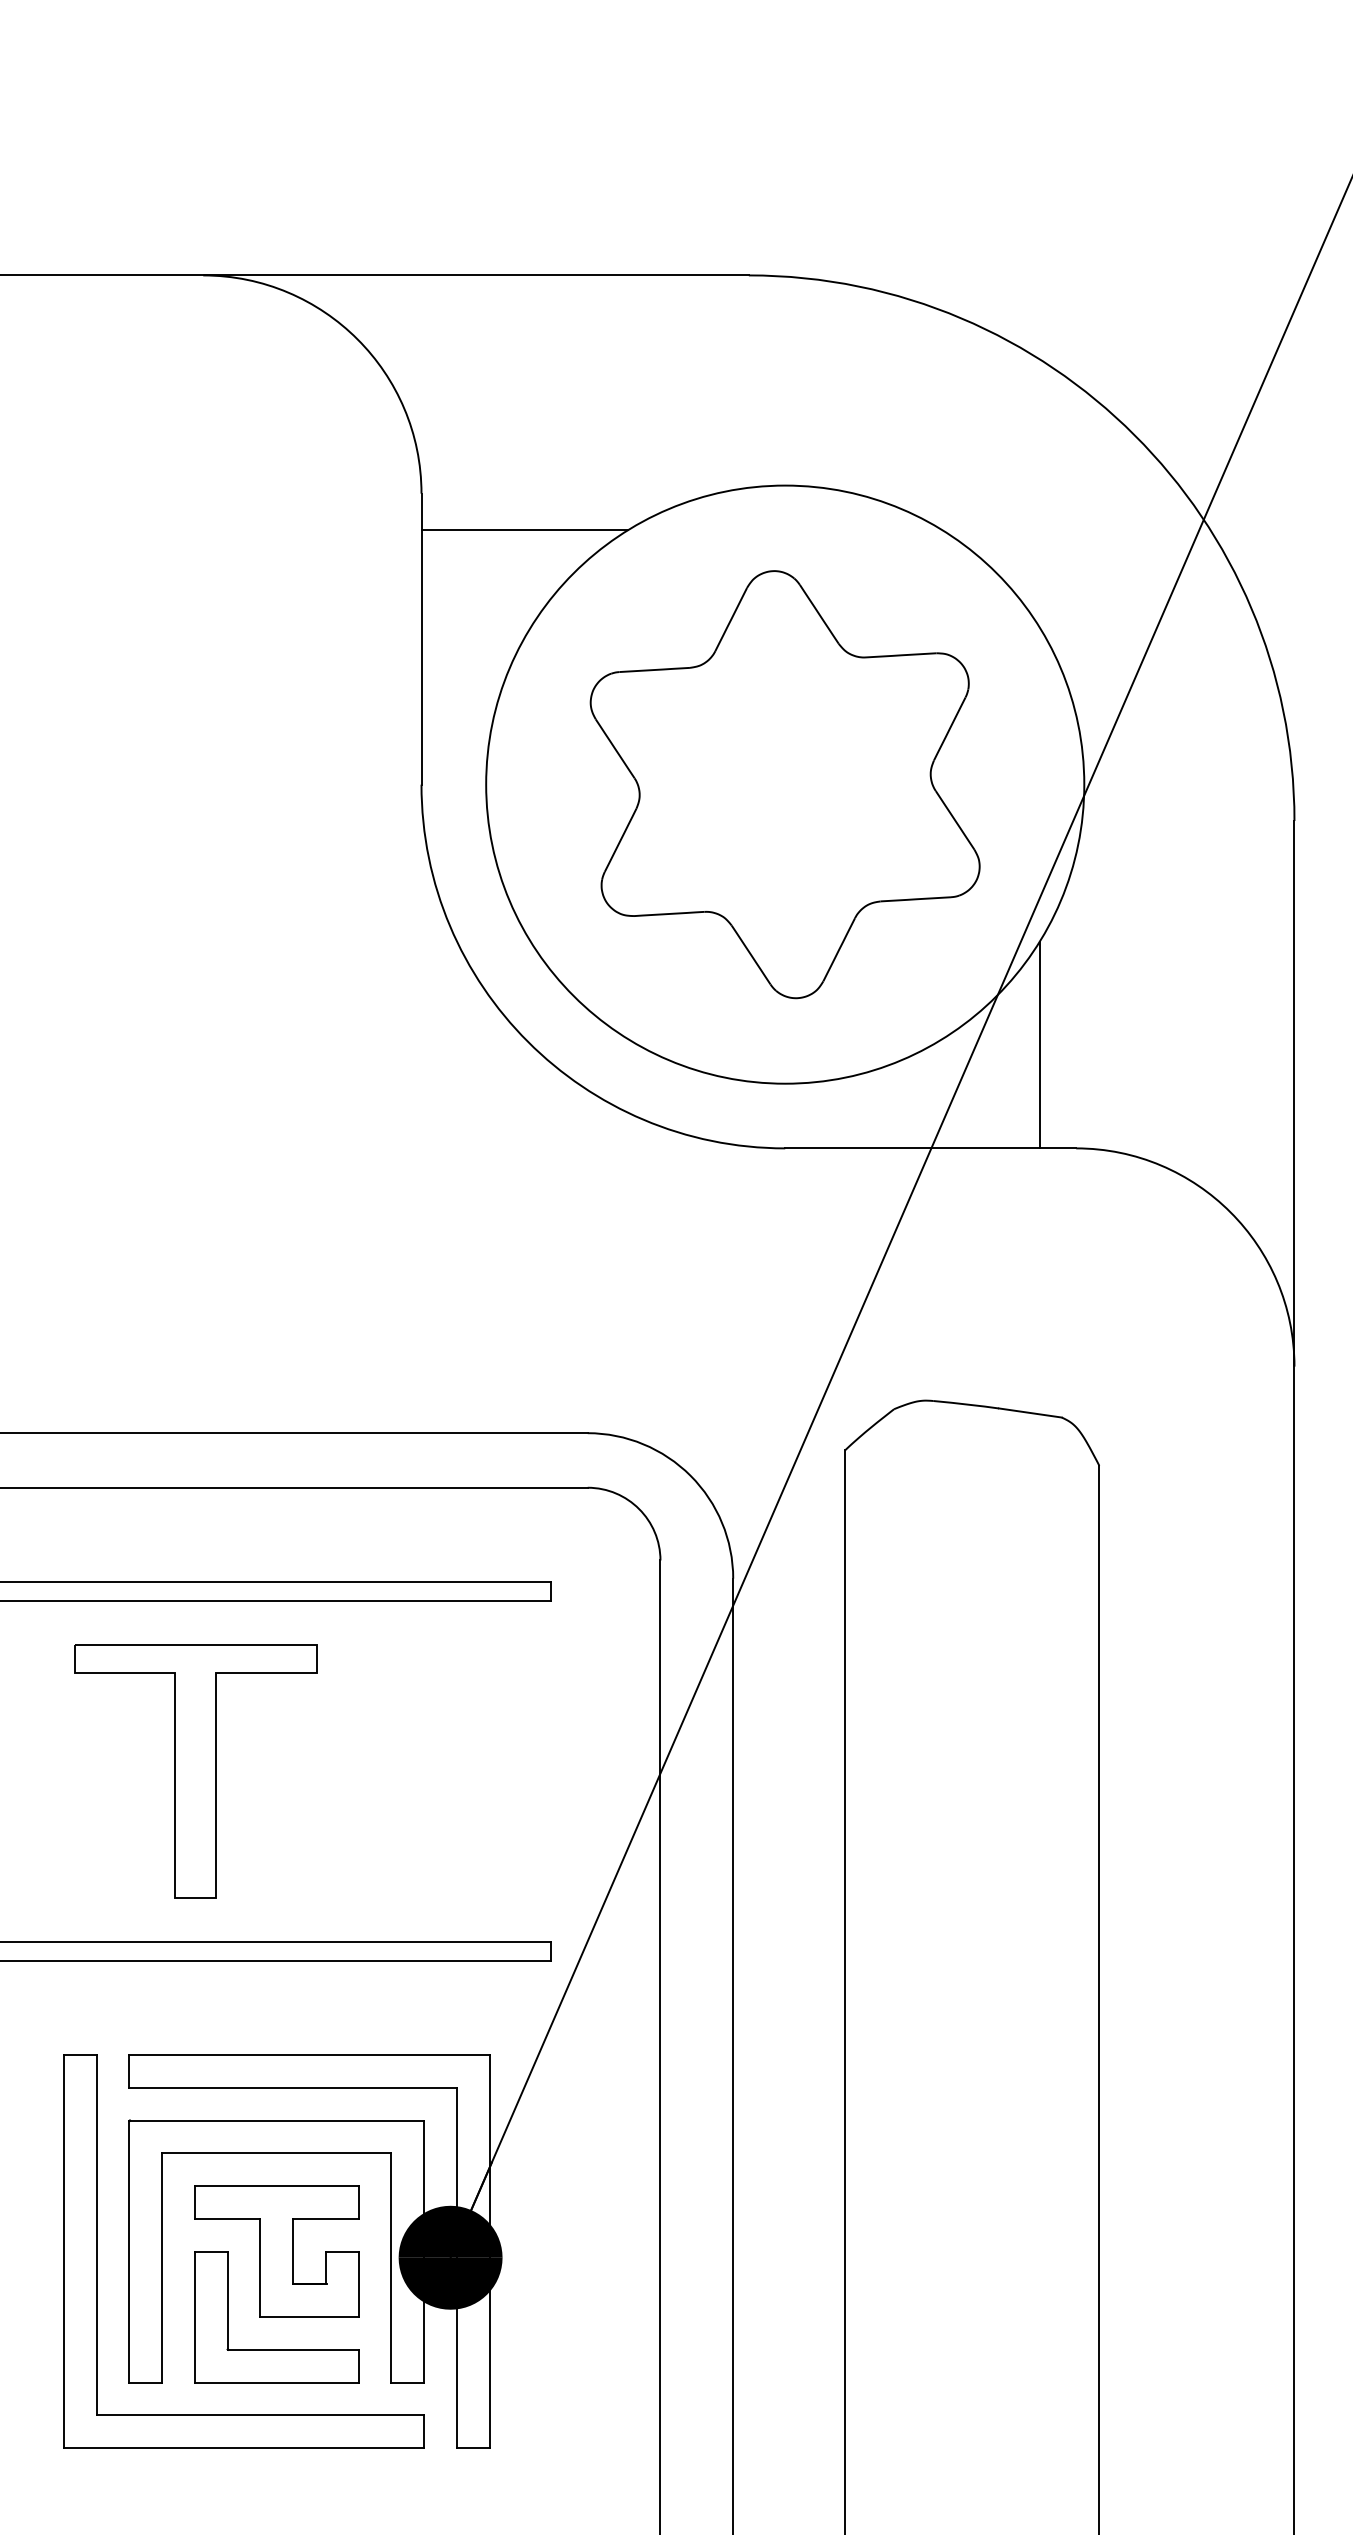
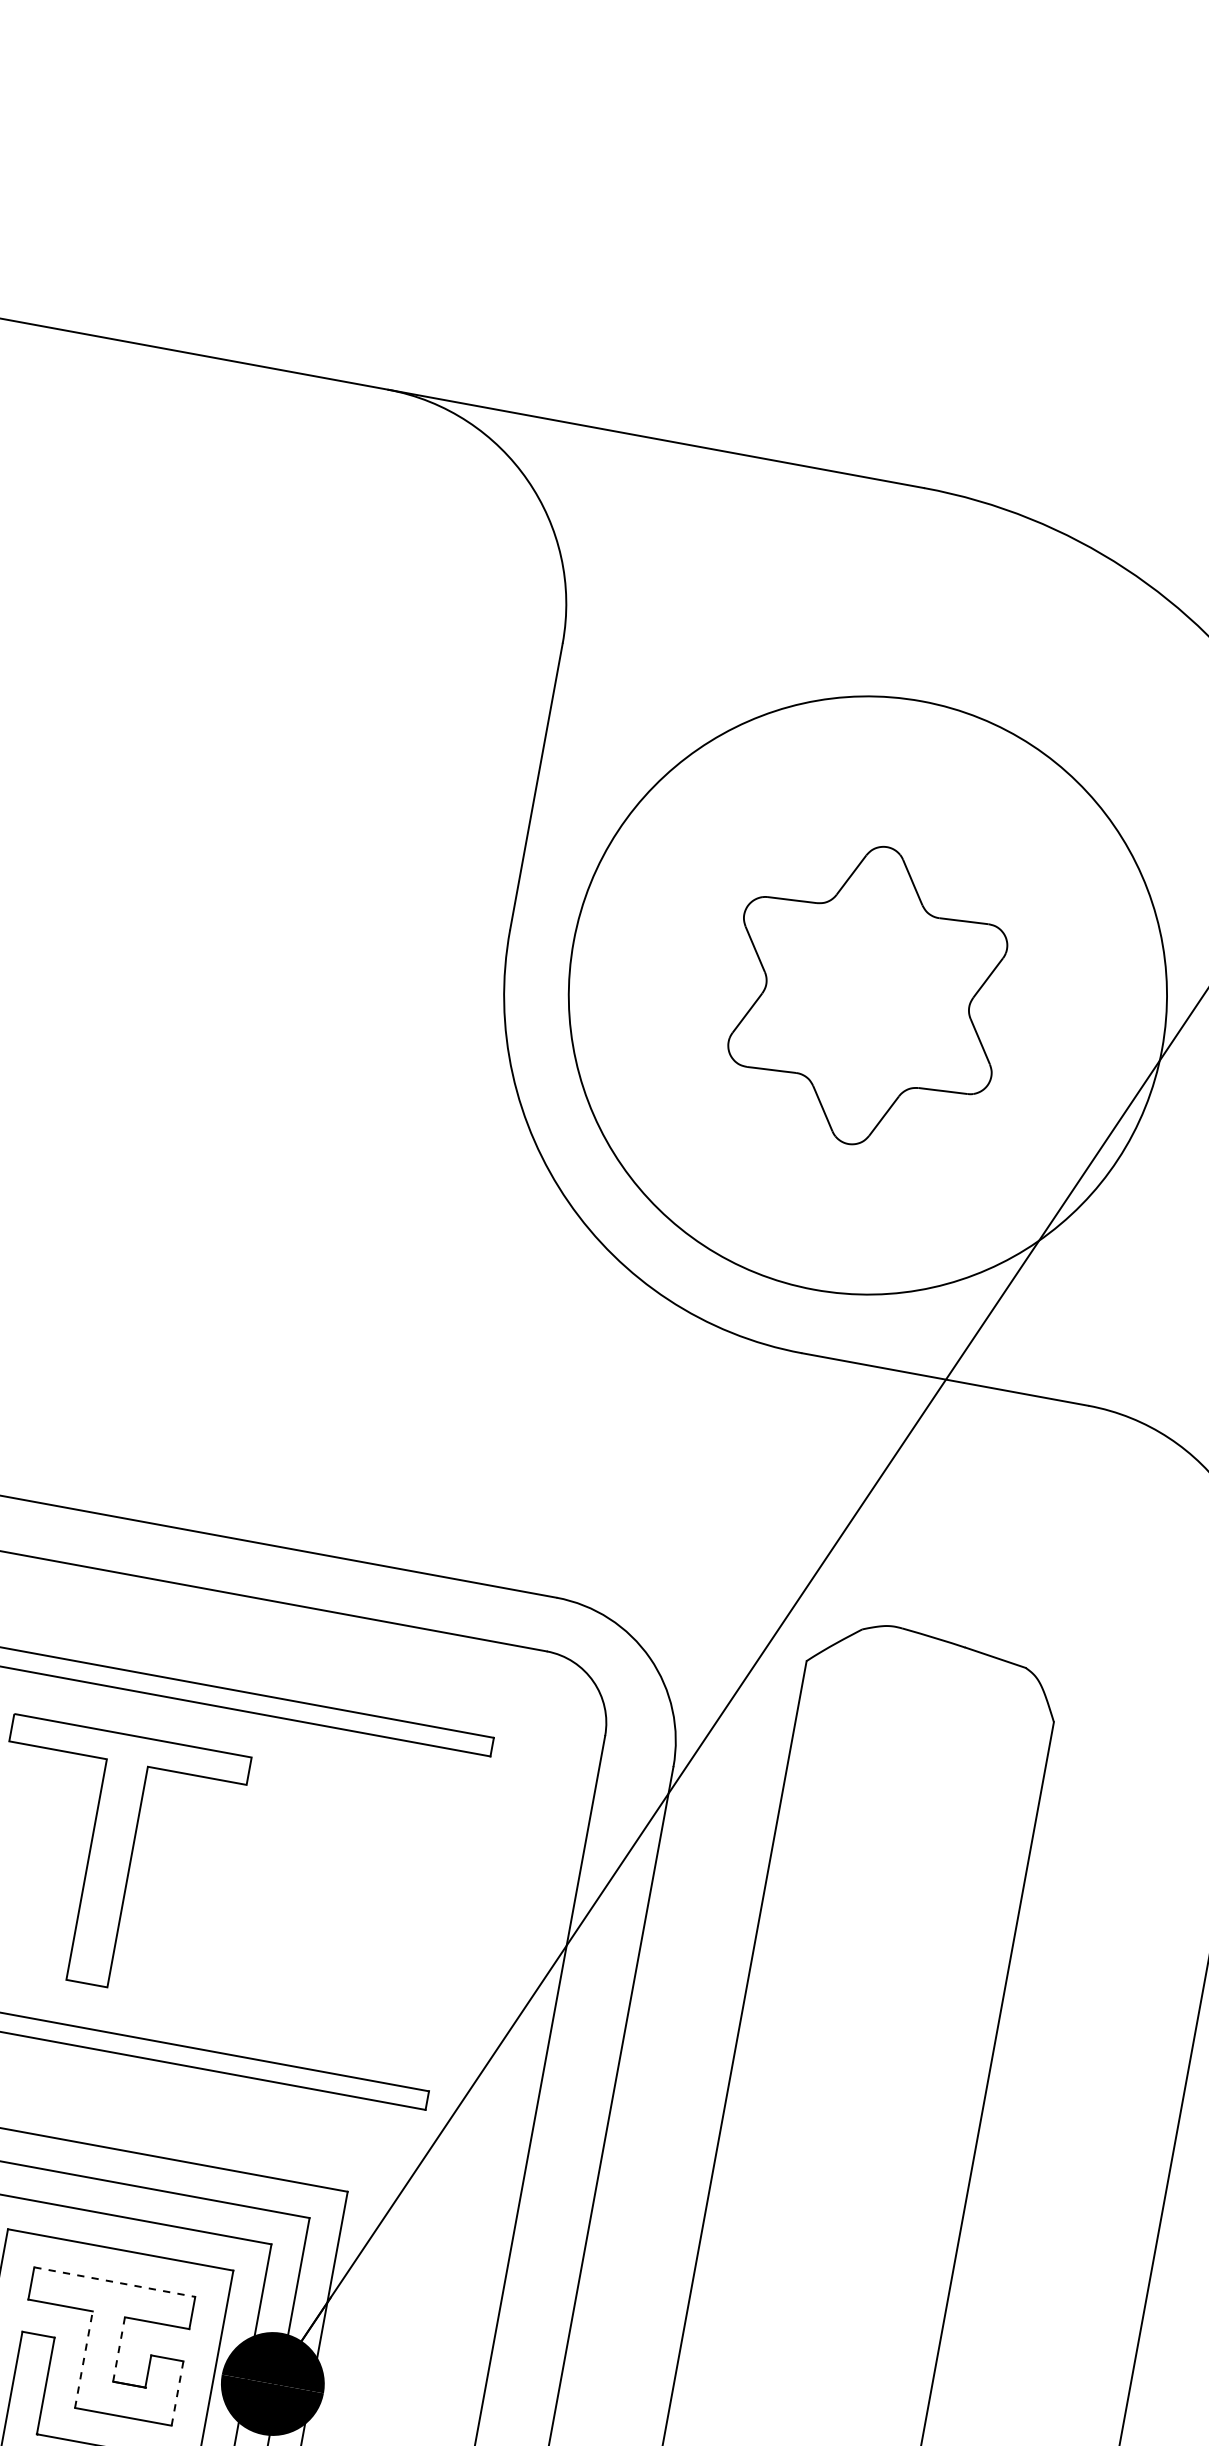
line: (524, 530) -> (657, 698), removed
part: (784, 784) -> (867, 995), size x0.7
line: (1039, 1044) -> (1071, 1296), removed
line: (276, 2186) -> (114, 2282), solid -> dashed
line: (293, 2251) -> (119, 2349), solid -> dashed
line: (260, 2267) -> (84, 2359), solid -> dashed
line: (358, 2284) -> (177, 2393), solid -> dashed

